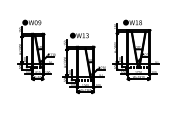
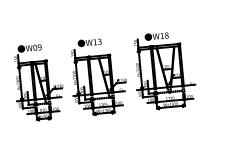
part: (83, 63) -> (98, 77), moved

